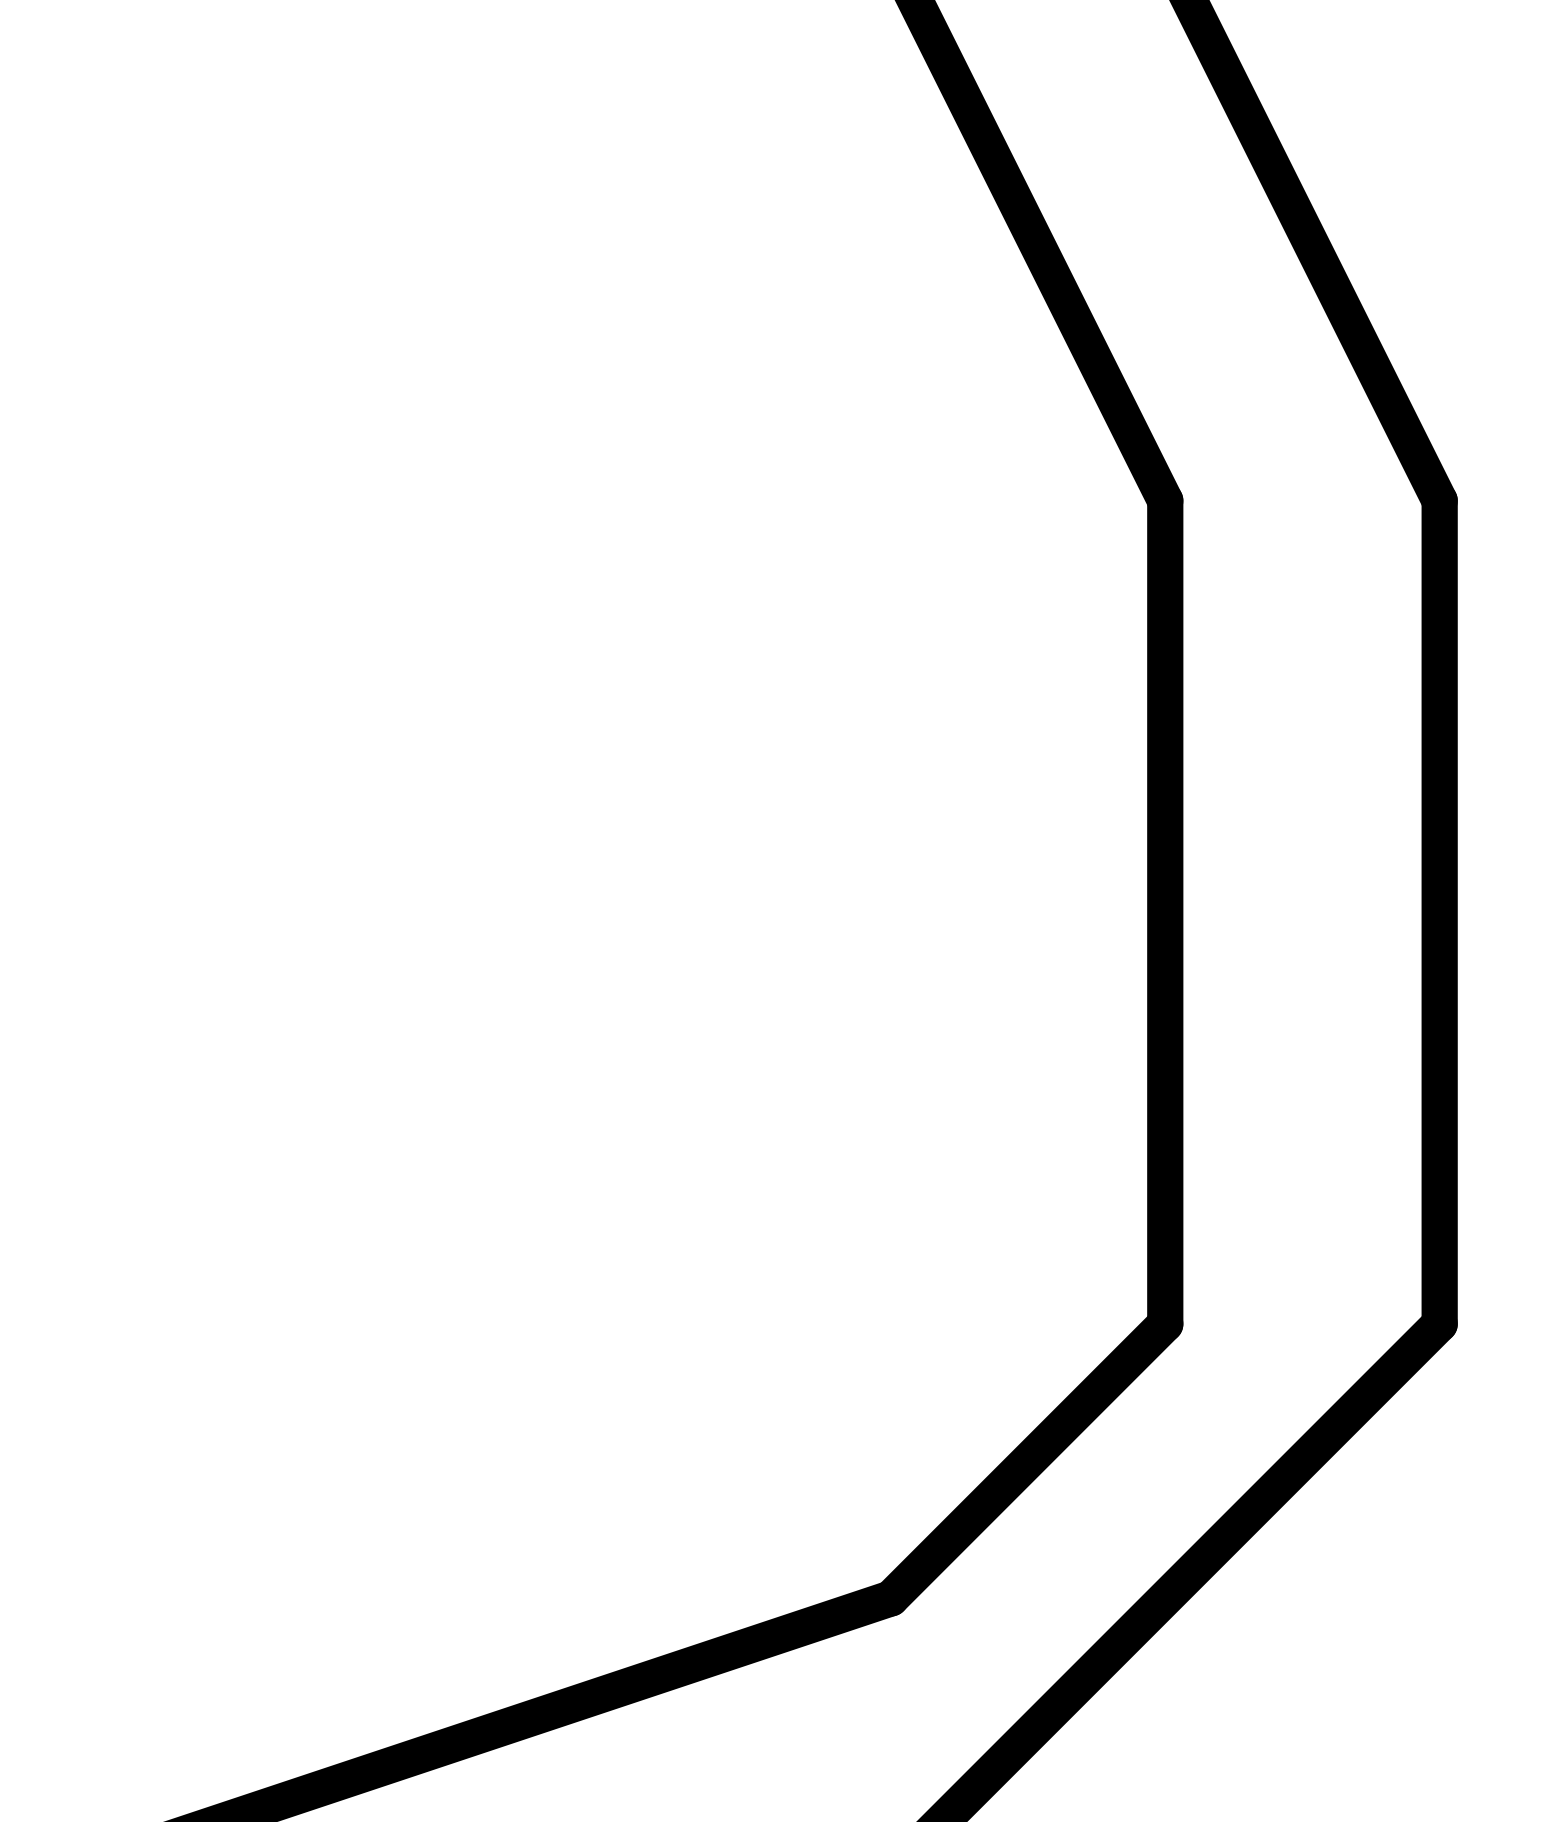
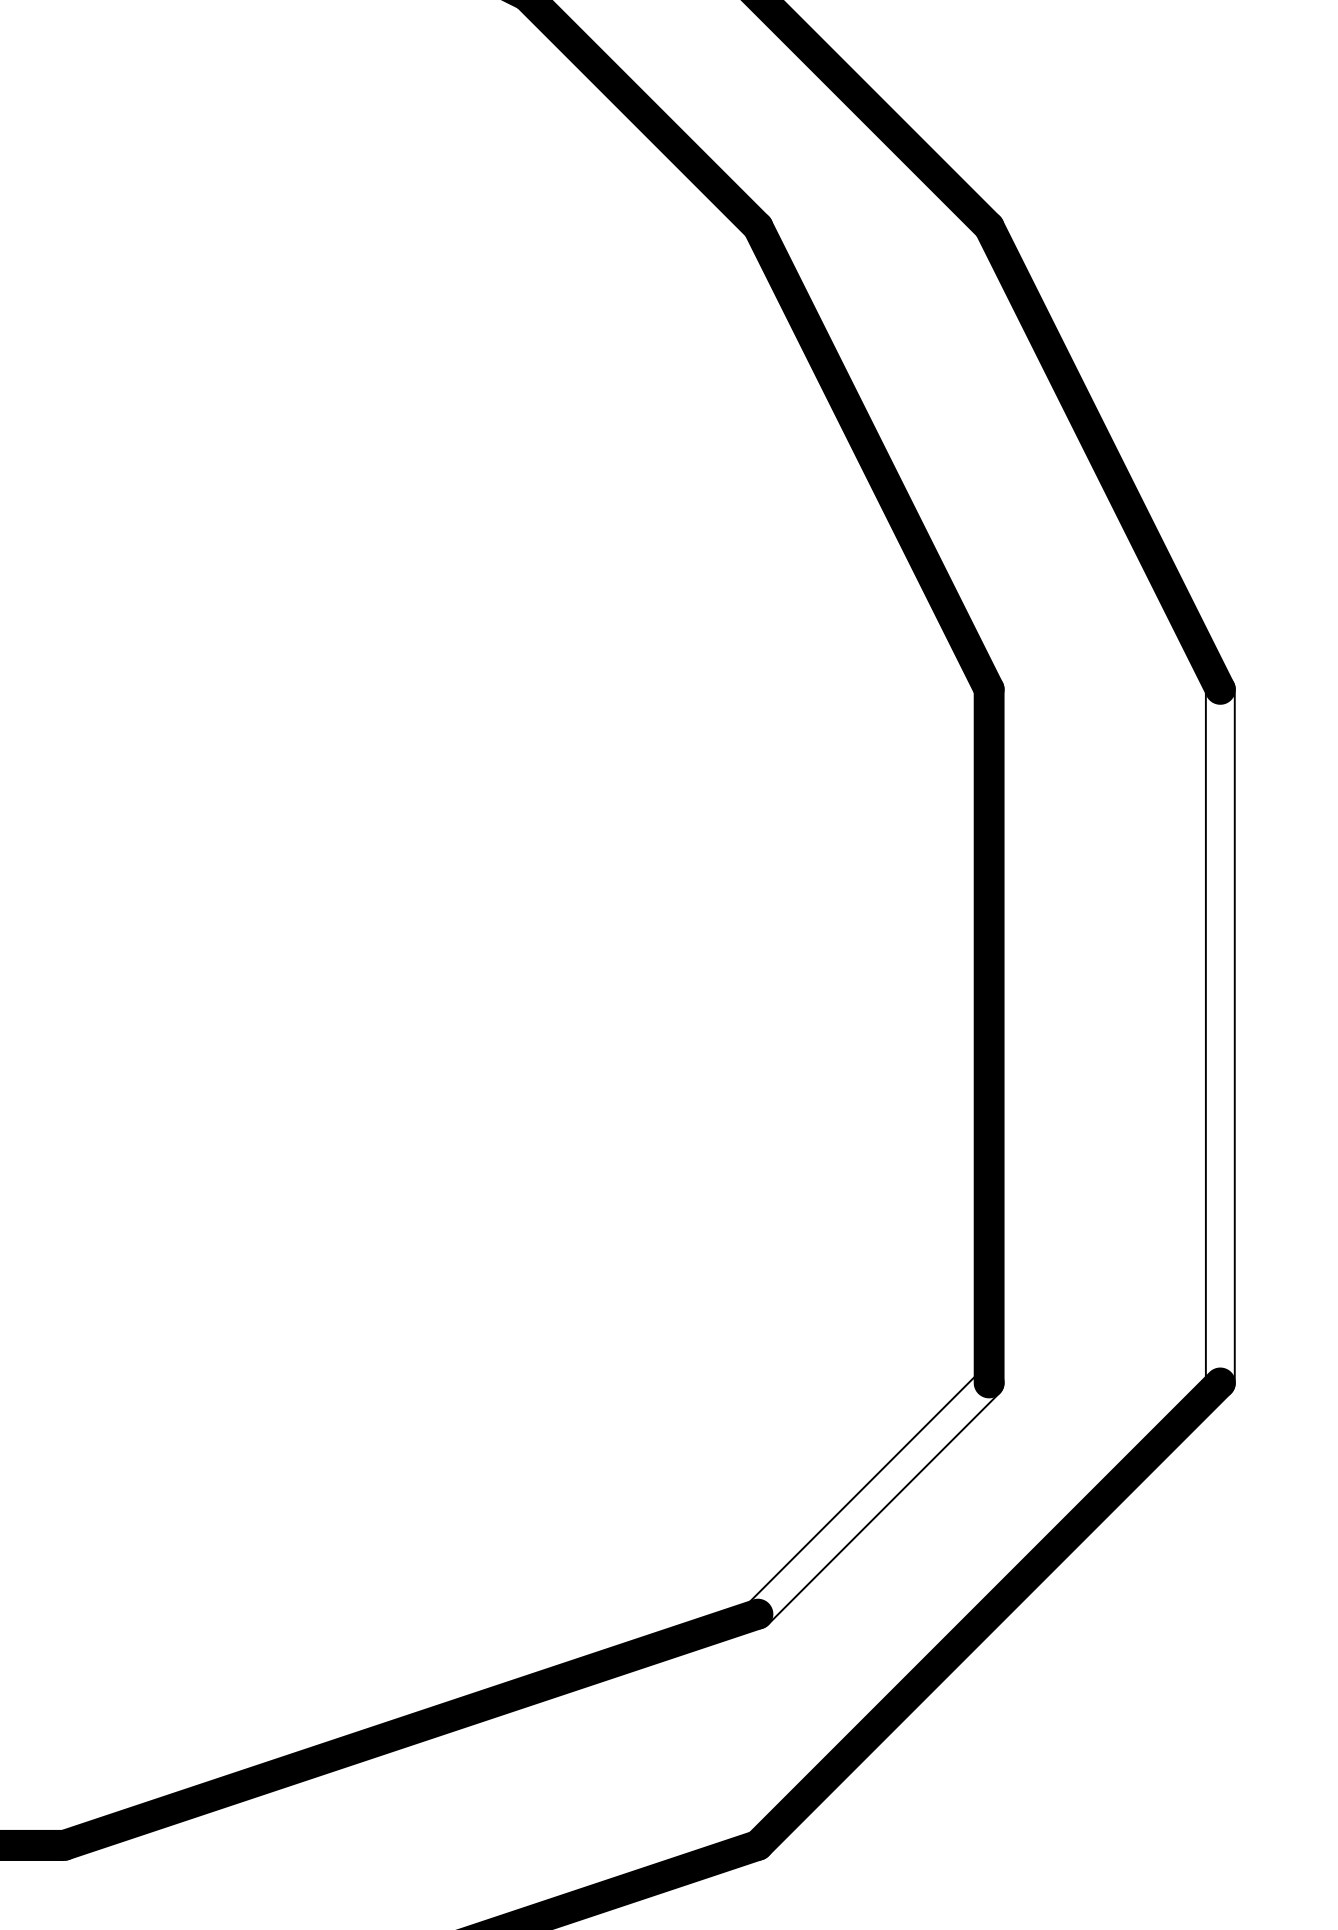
fill: (1438, 911) -> (1219, 1035), removed
fill: (1028, 1461) -> (873, 1498), removed

